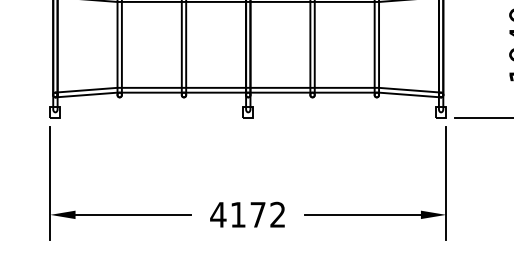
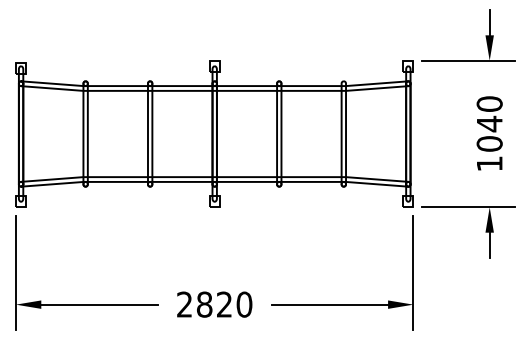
text: (248, 214) -> (214, 304), 4172 -> 2820

